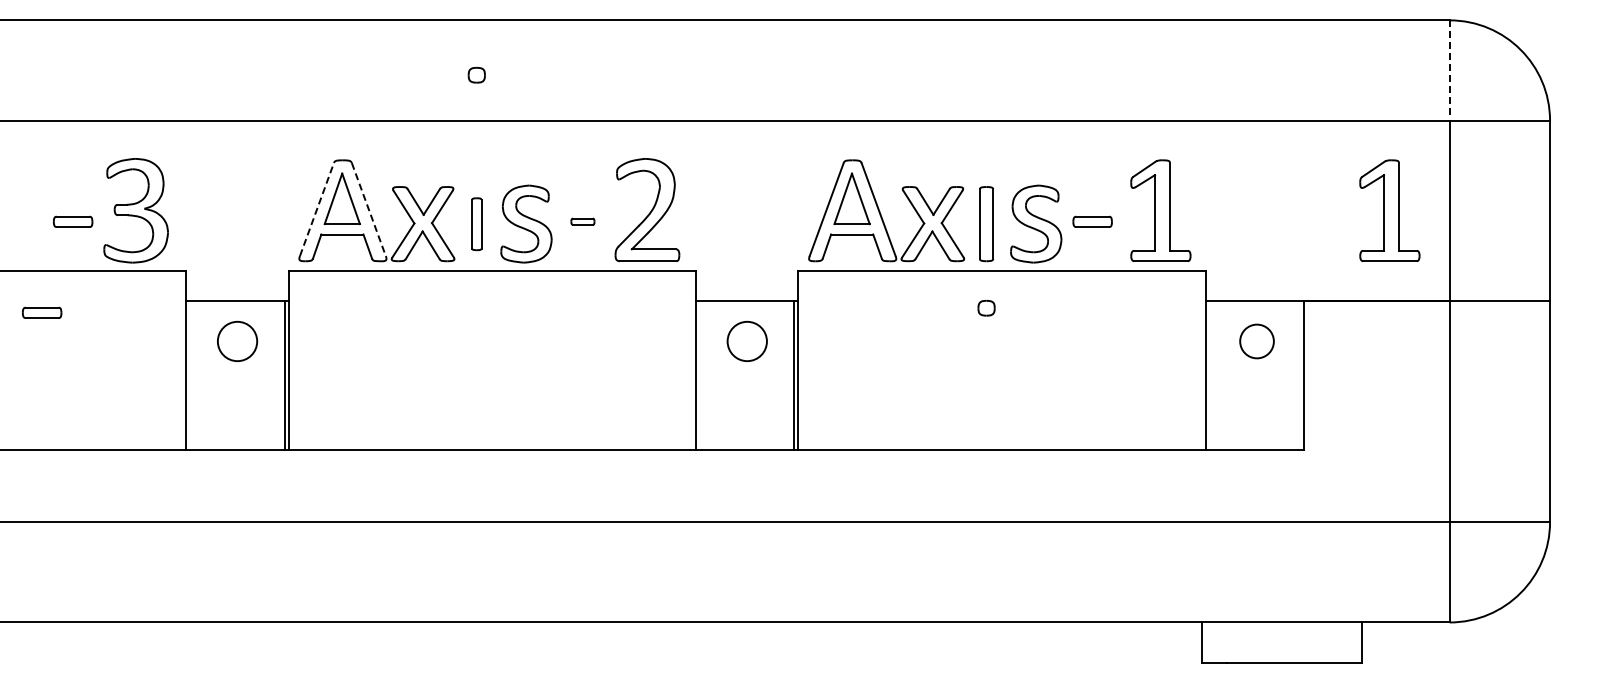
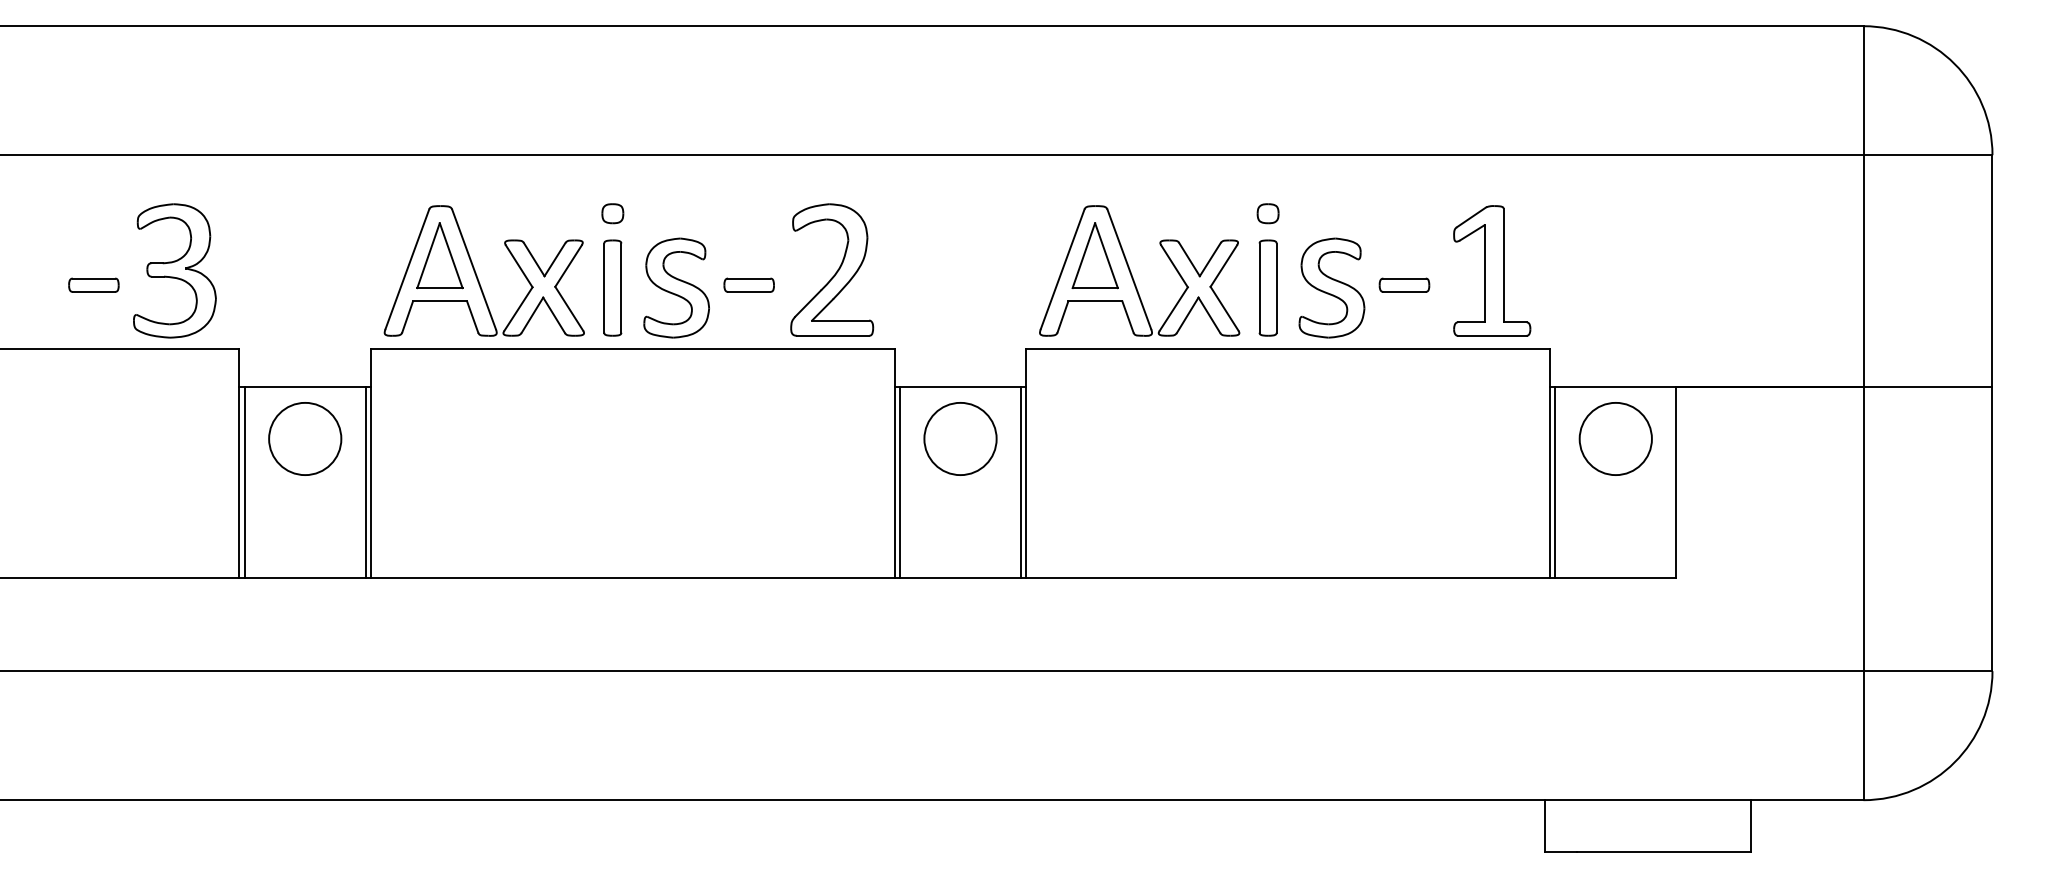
line: (1449, 71) -> (1863, 91), dashed -> solid
part: (476, 75) -> (612, 214), moved
line: (317, 209) -> (408, 269), dashed -> solid
line: (369, 210) -> (474, 270), dashed -> solid
part: (1389, 210) -> (1786, 270), removed
part: (582, 221) -> (748, 284), size x1.67
part: (476, 224) -> (612, 288), size x1.43
part: (986, 308) -> (1268, 214), moved
part: (42, 312) -> (54, 401), removed
circle: (237, 341) -> (305, 439), size x1.43
circle: (747, 341) -> (960, 439), size x1.43
circle: (1256, 341) -> (1615, 439), size x1.67
line: (190, 375) -> (244, 482), added
line: (700, 375) -> (900, 482), added
line: (1209, 375) -> (1554, 482), added

